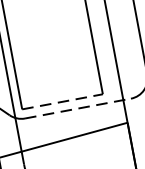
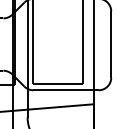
line: (62, 101) -> (57, 84), dashed -> solid
line: (78, 108) -> (66, 90), dashed -> solid

